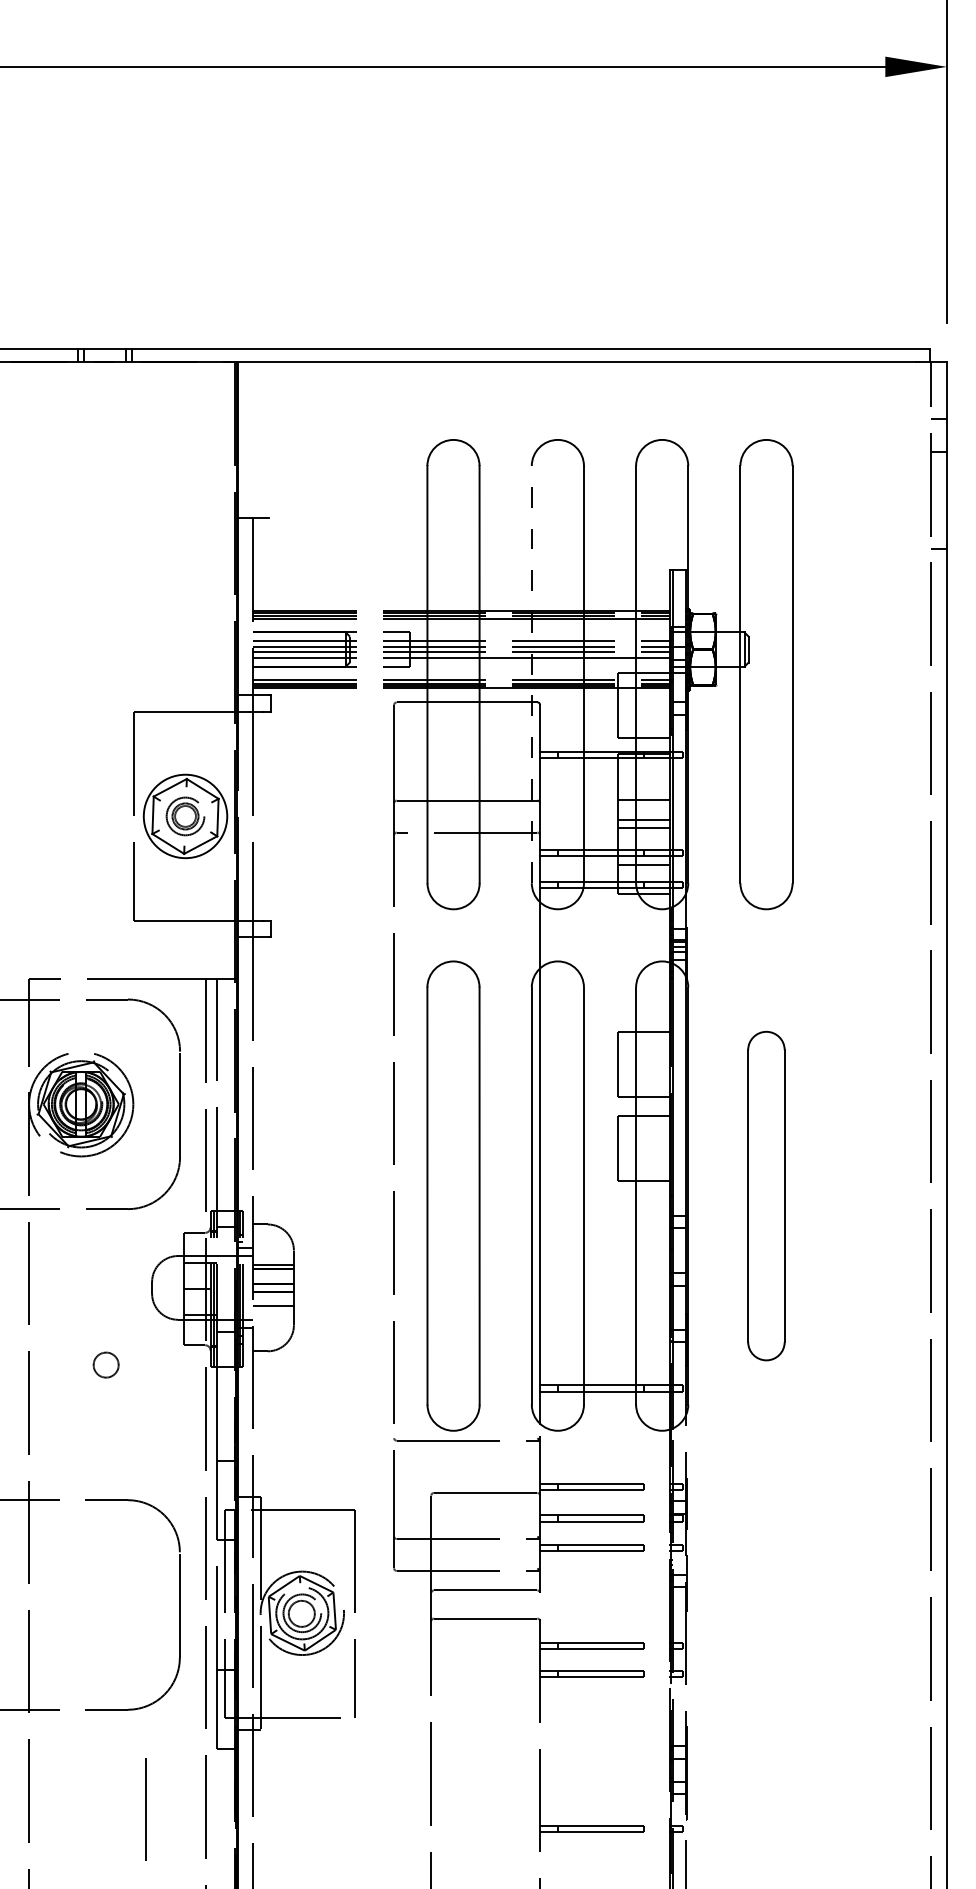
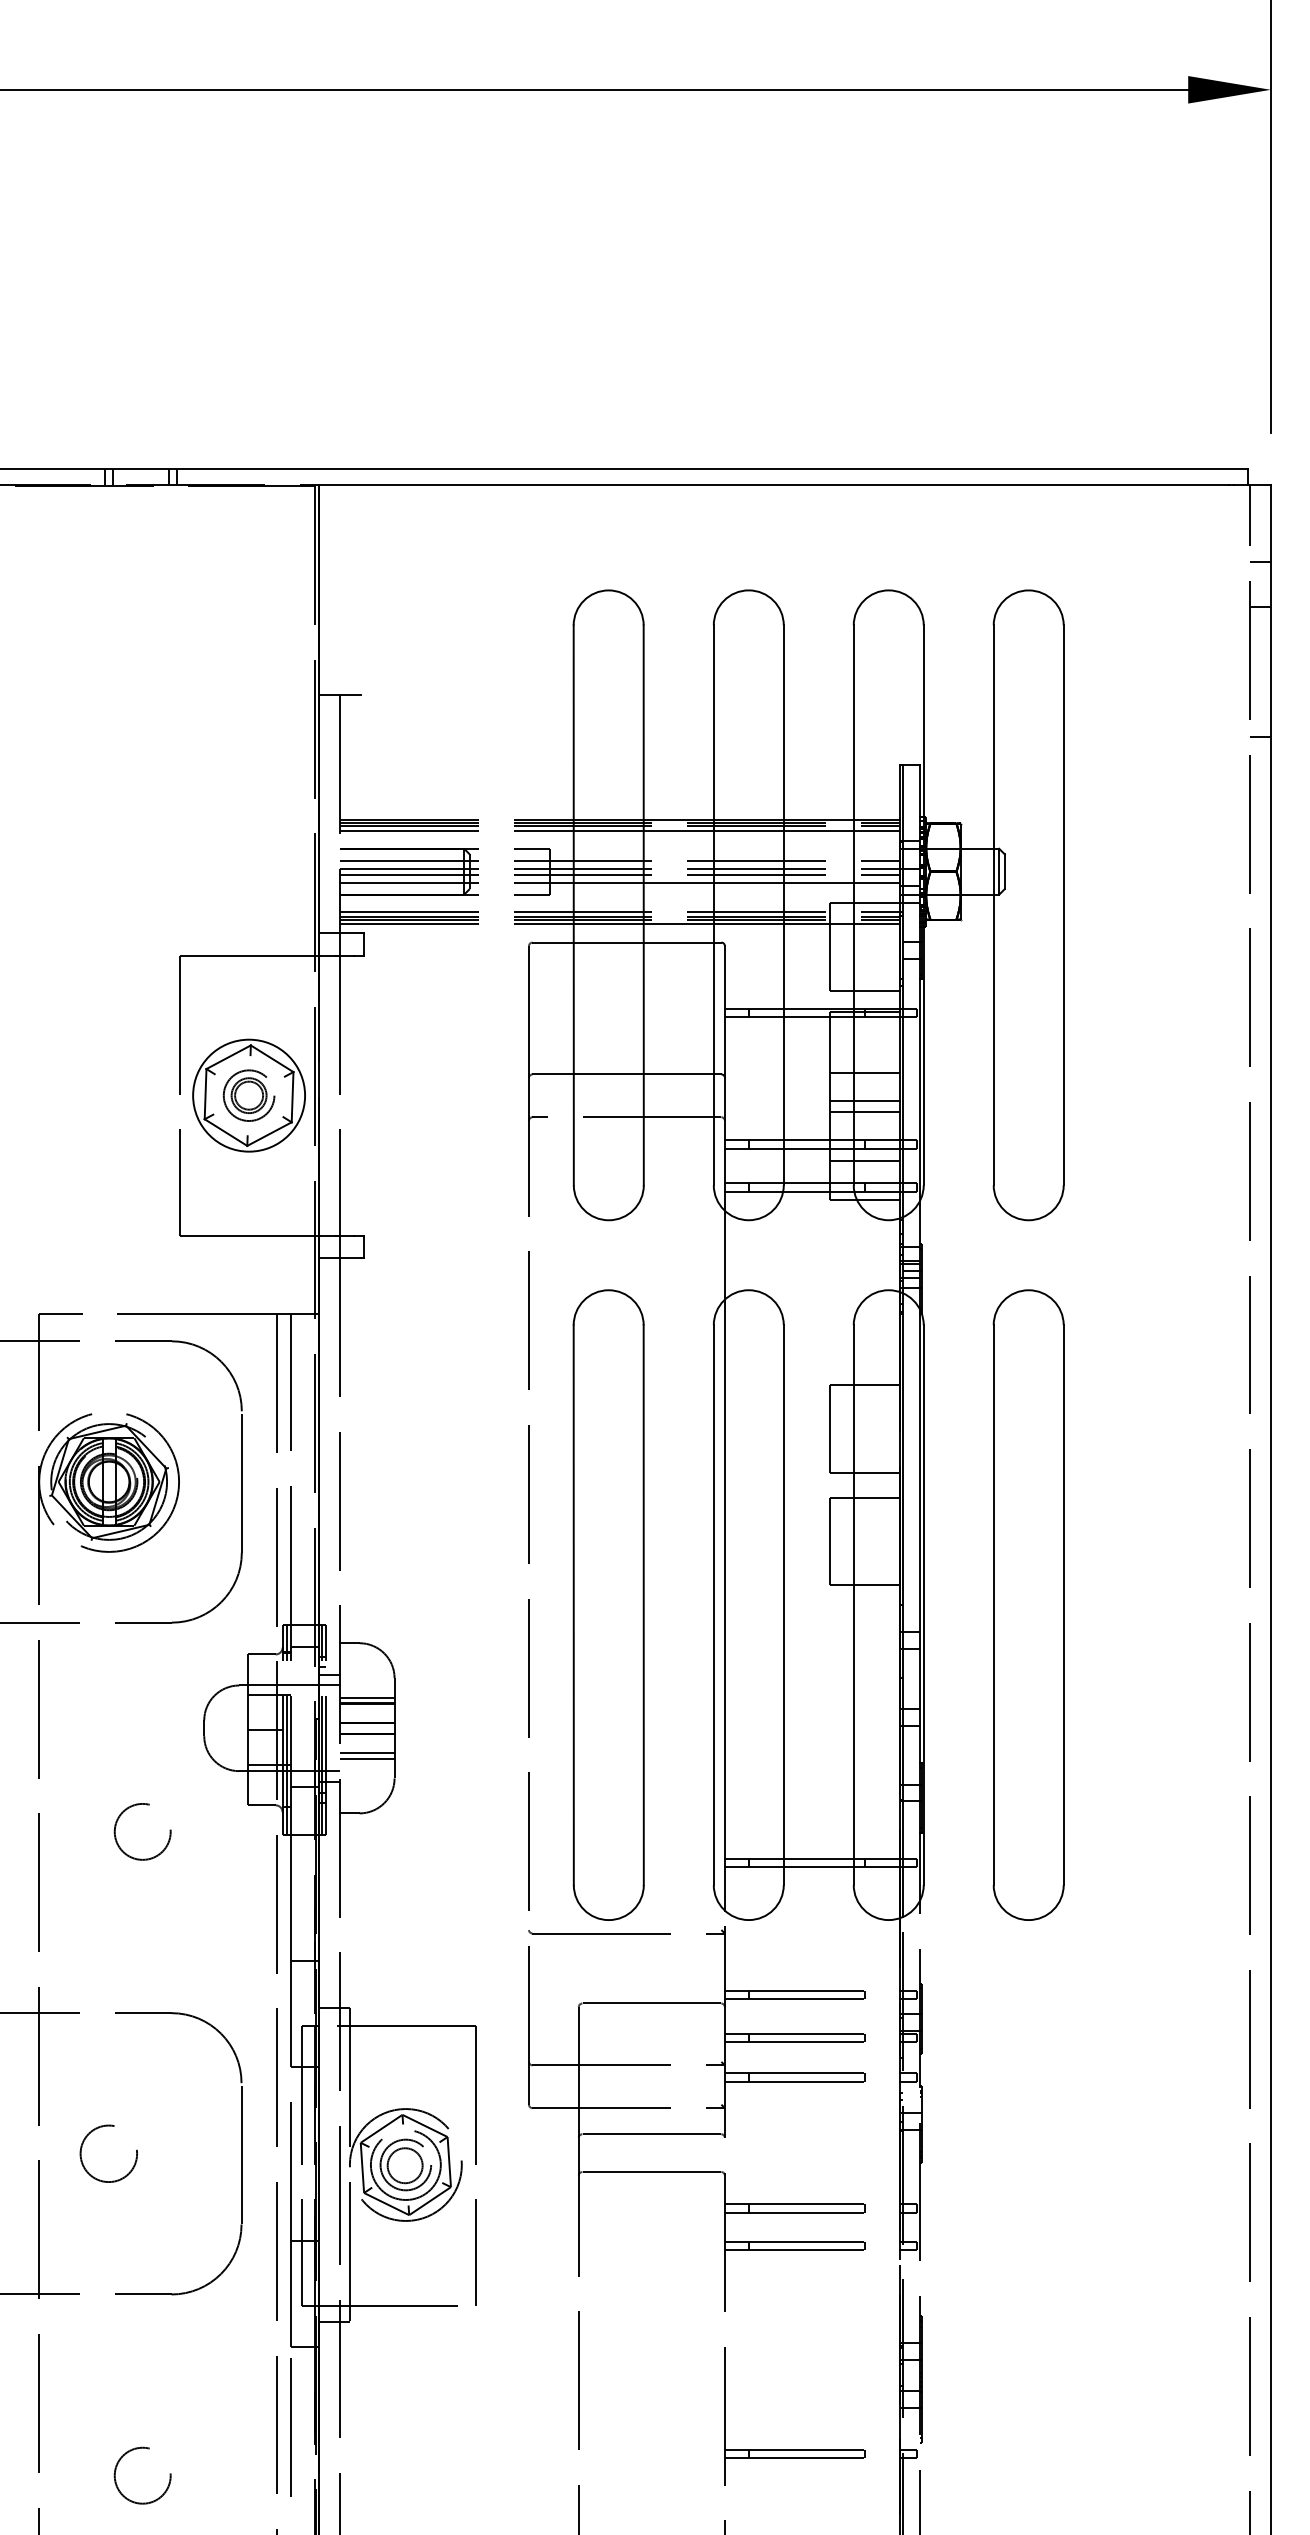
line: (531, 674) -> (713, 905), dashed -> solid
part: (766, 1195) -> (1028, 1604), size x1.43
line: (273, 1310) -> (367, 1758), added
circle: (106, 1364) -> (142, 1831), size x1.67
circle: (80, 1604) -> (108, 2153), added
line: (145, 1808) -> (290, 2427), moved
circle: (106, 1844) -> (142, 2475), added

